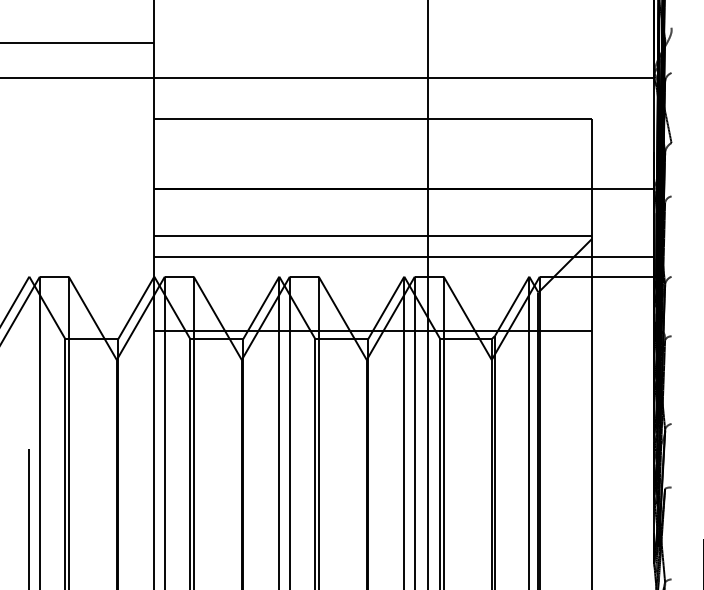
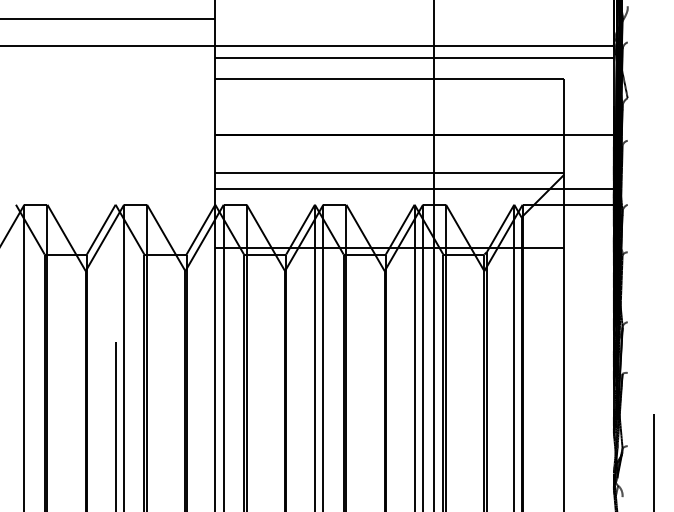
line: (404, 93) -> (414, 58), added

